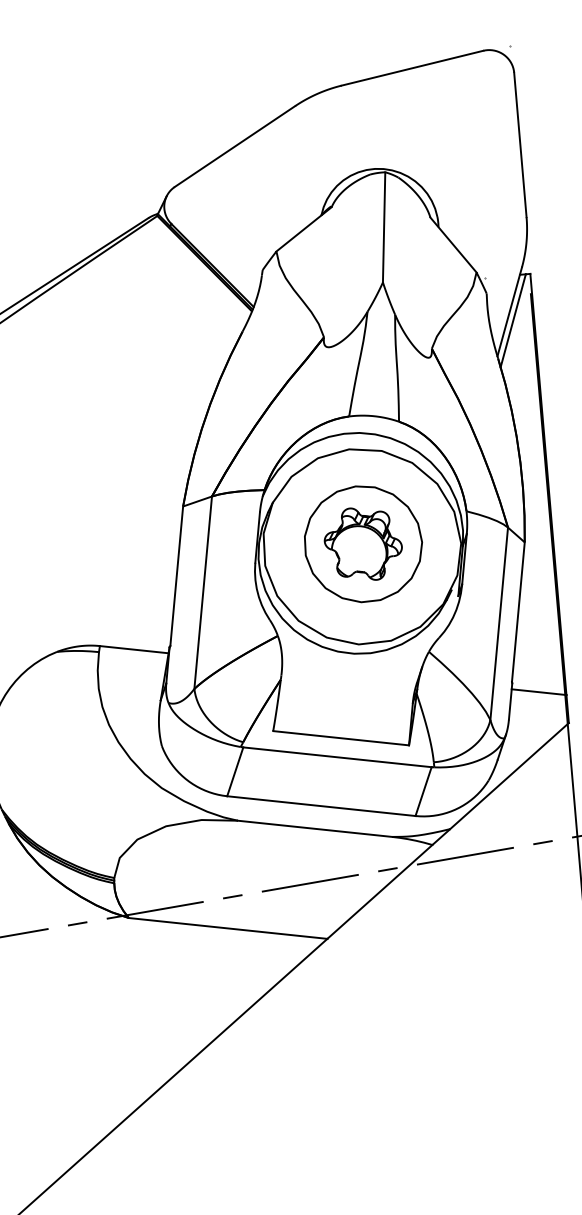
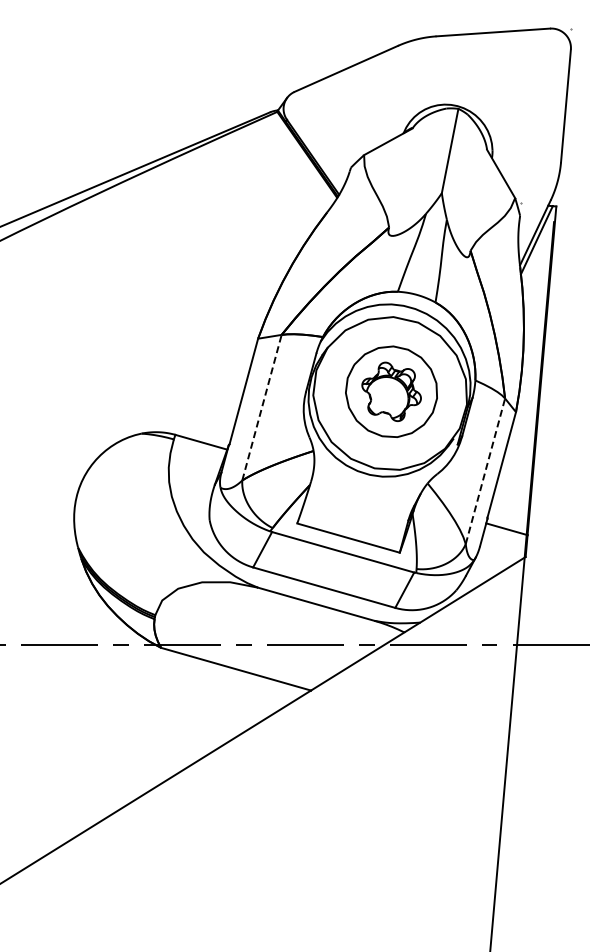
line: (203, 592) -> (262, 407), solid -> dashed
line: (499, 622) -> (485, 470), solid -> dashed

